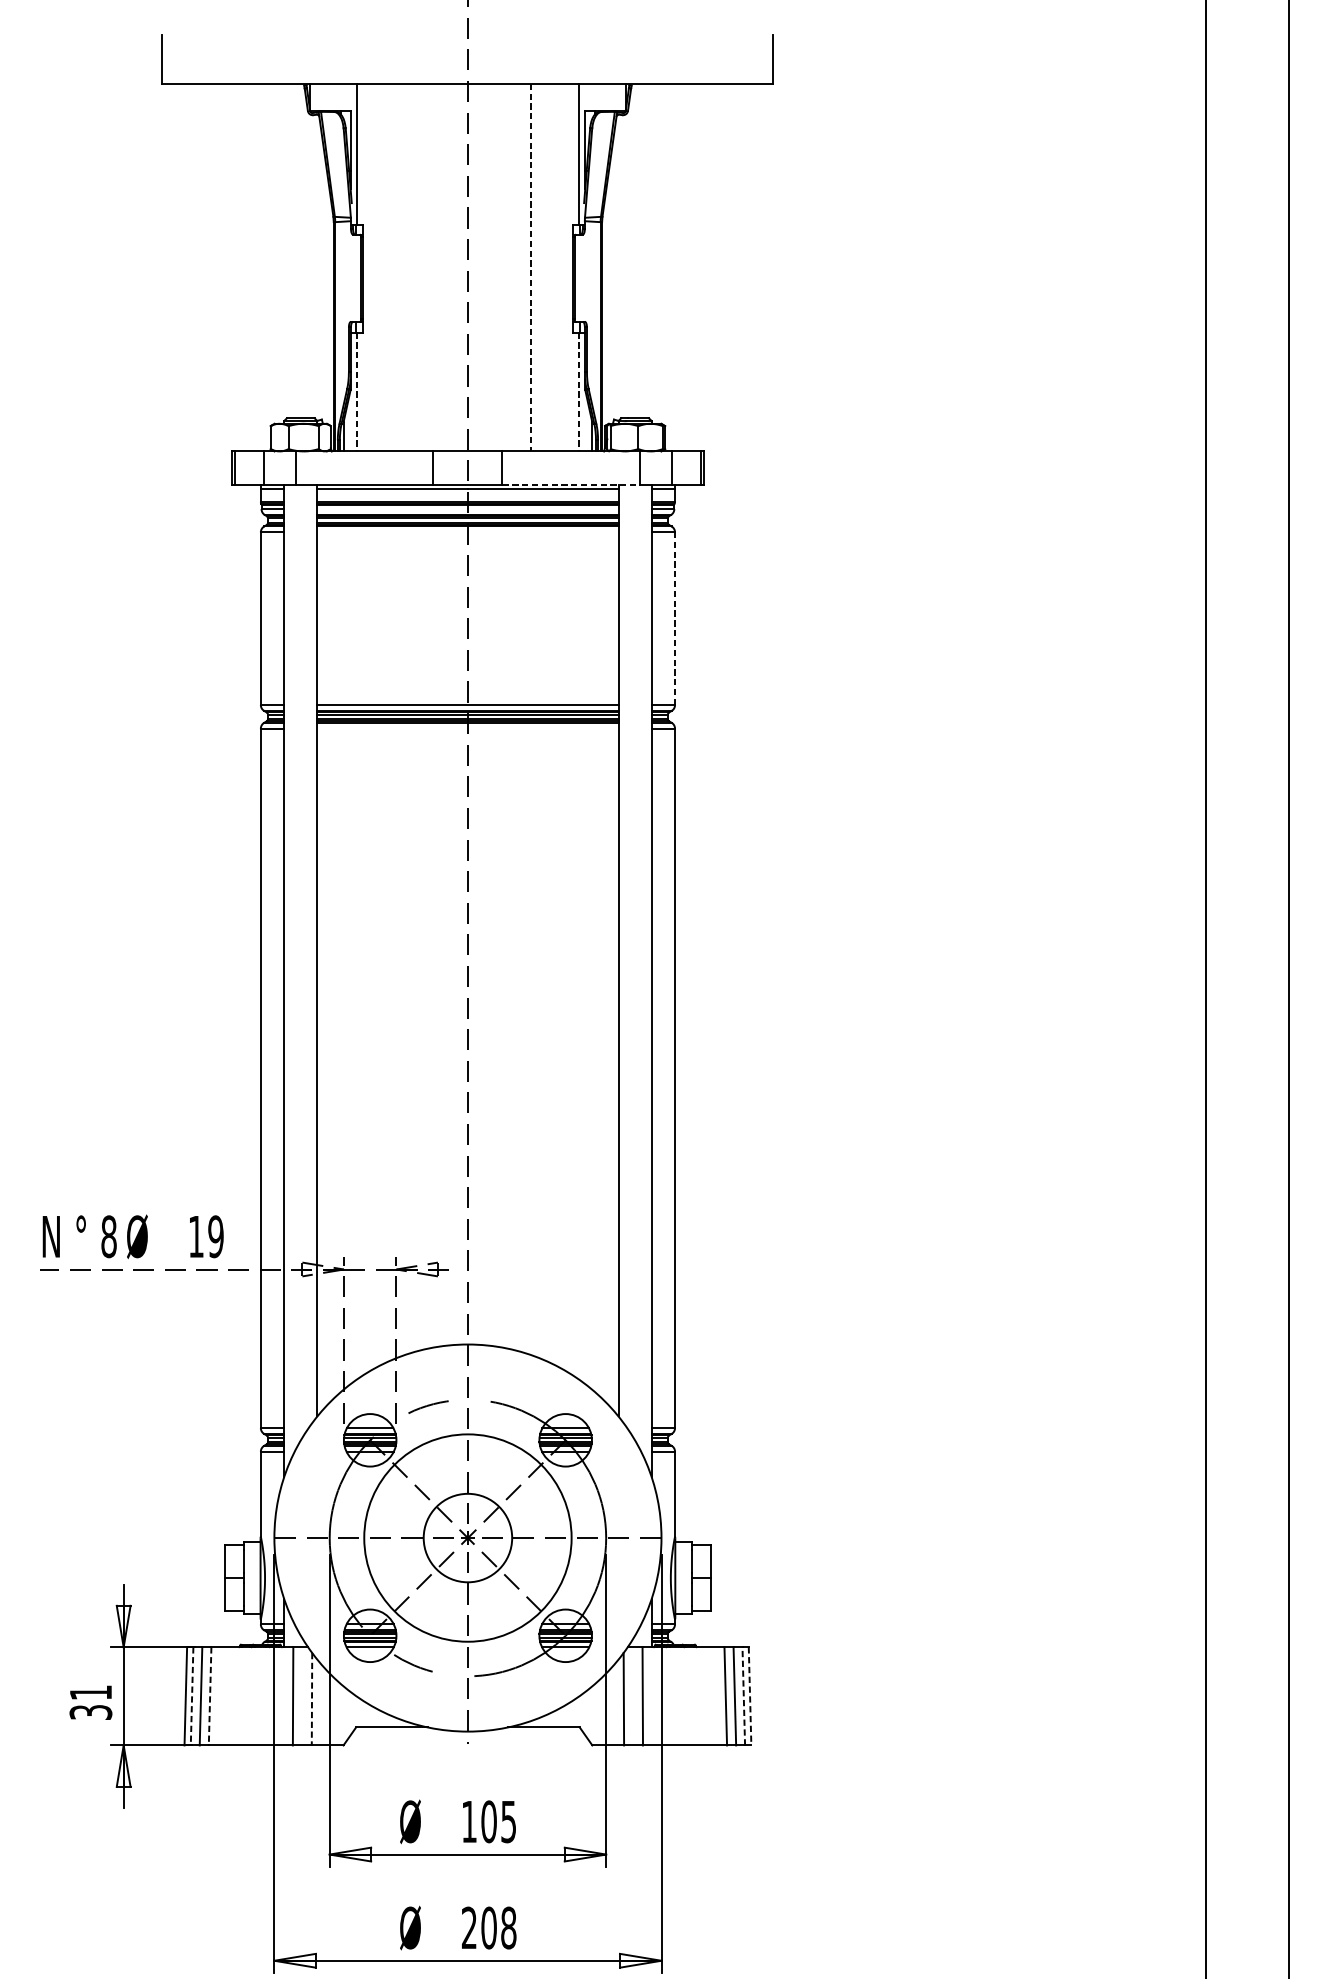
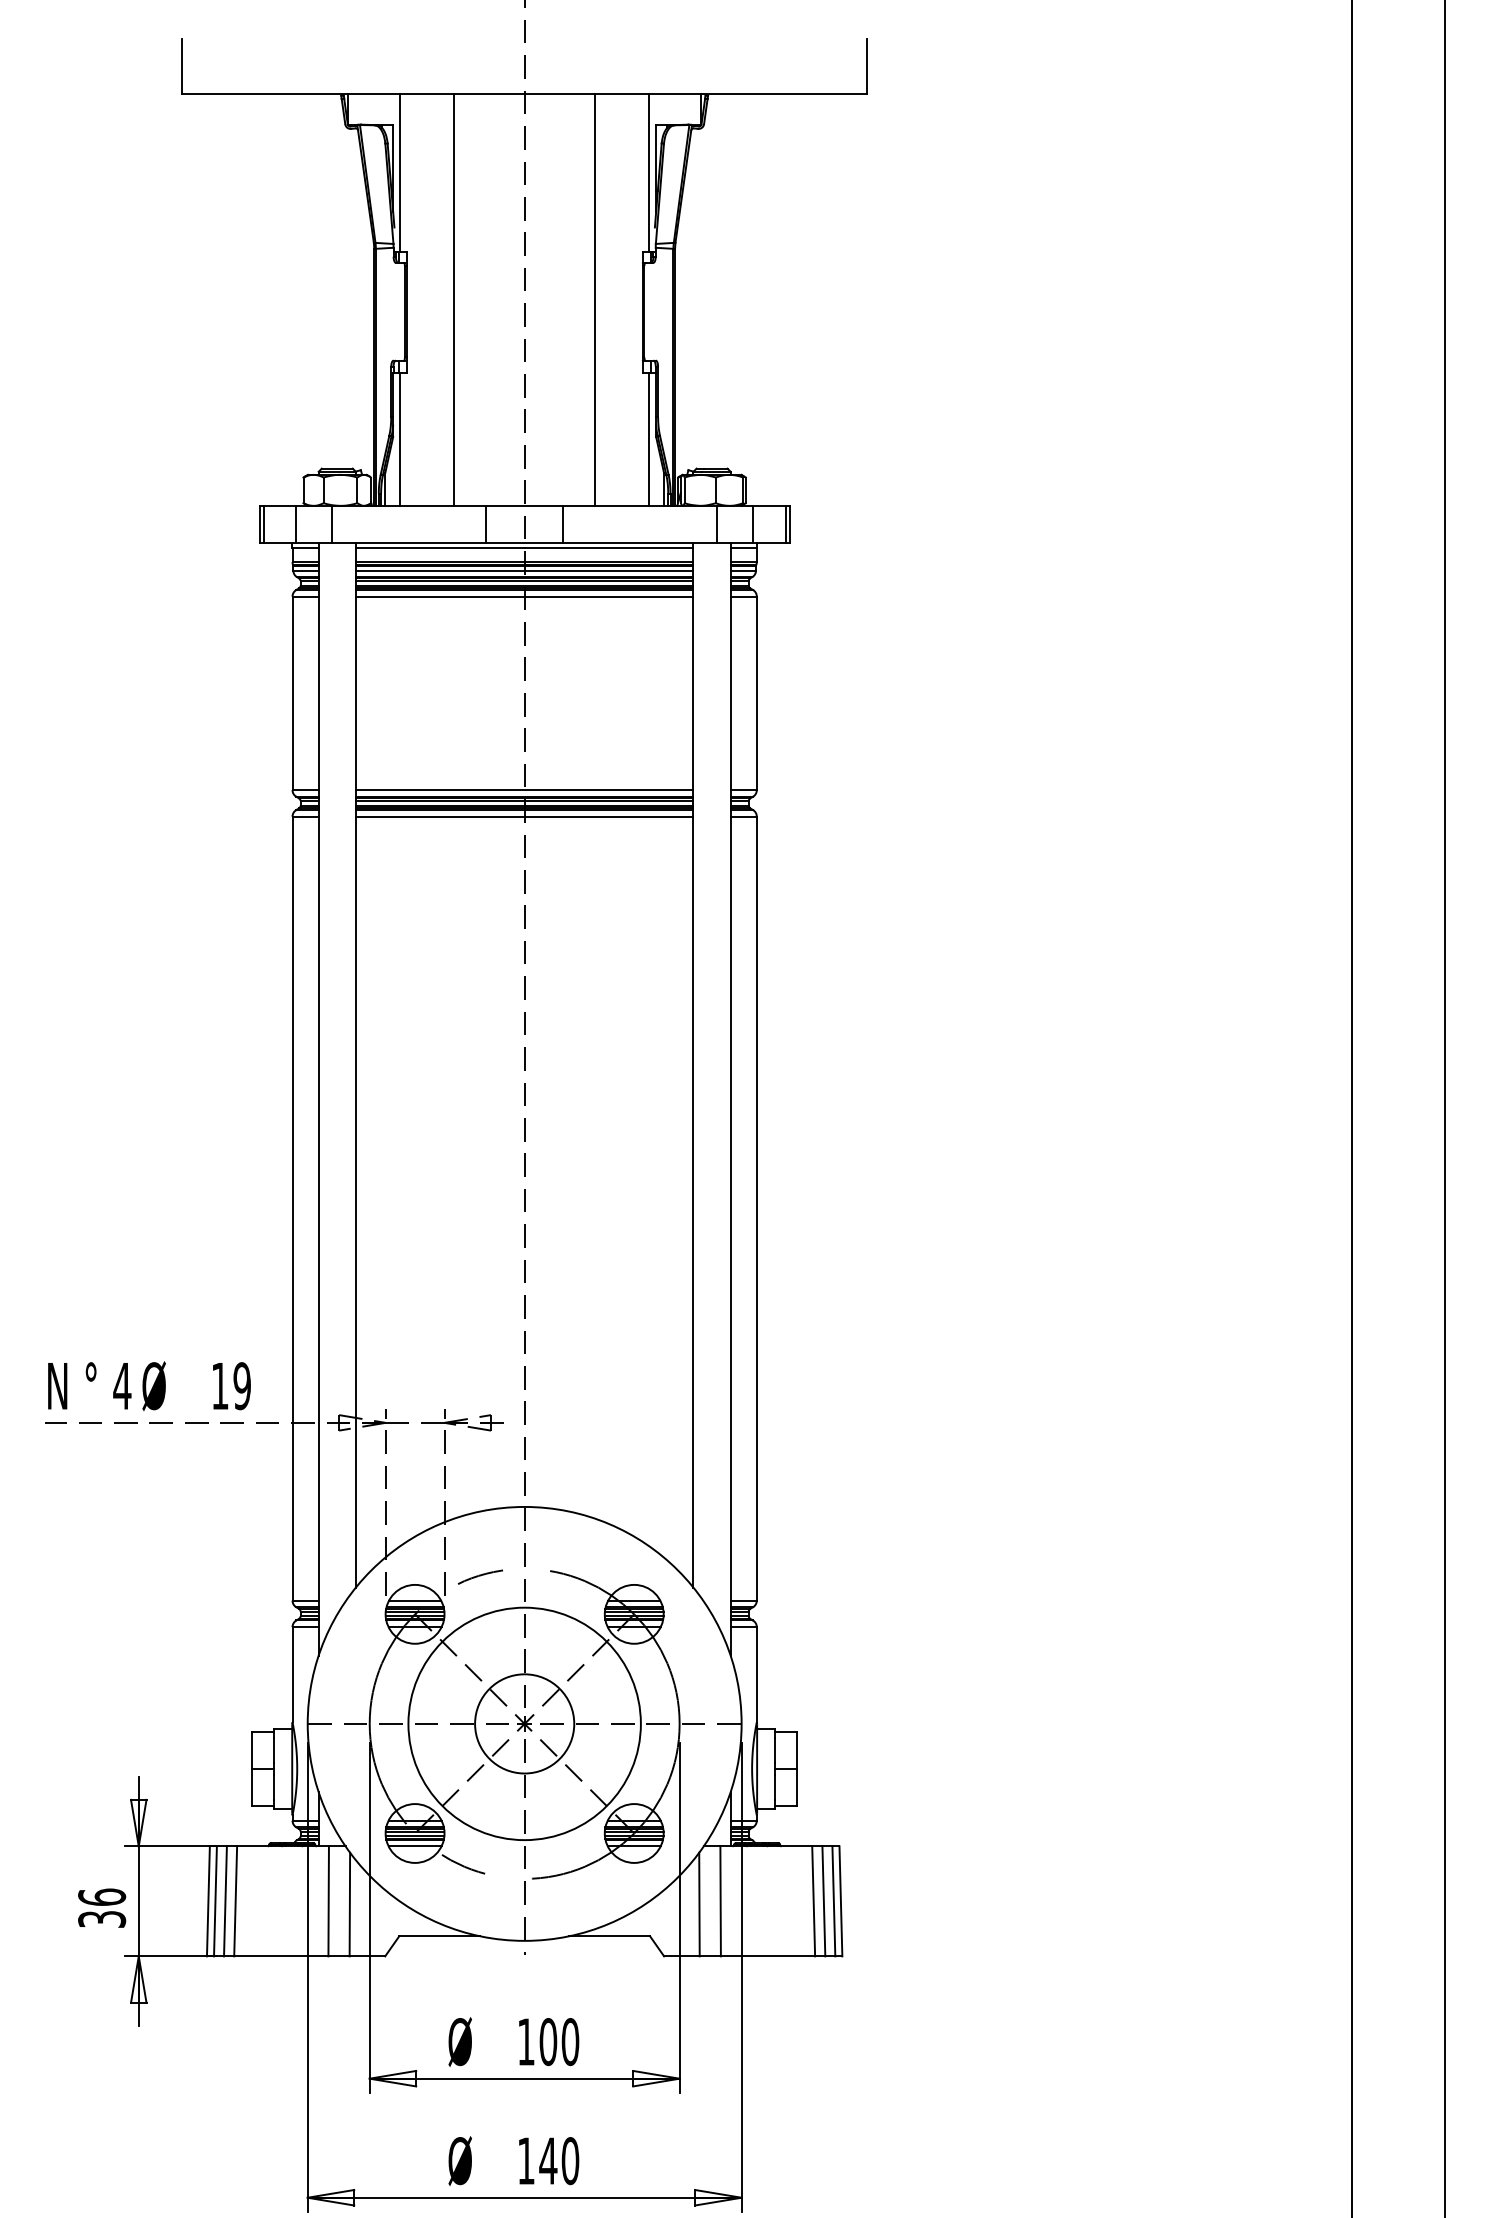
line: (405, 267) -> (454, 299), added
line: (531, 268) -> (595, 300), dashed -> solid
line: (357, 392) -> (400, 439), dashed -> solid
line: (579, 392) -> (649, 439), dashed -> solid
line: (571, 485) -> (640, 543), dashed -> solid
line: (467, 509) -> (524, 570), added
line: (467, 532) -> (524, 596), added
line: (674, 618) -> (756, 693), dashed -> solid
line: (467, 728) -> (524, 816), added
text: (109, 1237) -> (122, 1386), 8 -> 4
text: (91, 1692) -> (102, 1896), 31 -> 36
line: (743, 1695) -> (833, 1900), dashed -> solid
line: (192, 1696) -> (215, 1901), dashed -> solid
line: (209, 1696) -> (235, 1901), dashed -> solid
line: (749, 1696) -> (840, 1901), dashed -> solid
line: (311, 1699) -> (349, 1904), dashed -> solid
text: (508, 1822) -> (570, 2042), 105 -> 100
text: (489, 1928) -> (548, 2161), 208 -> 140

